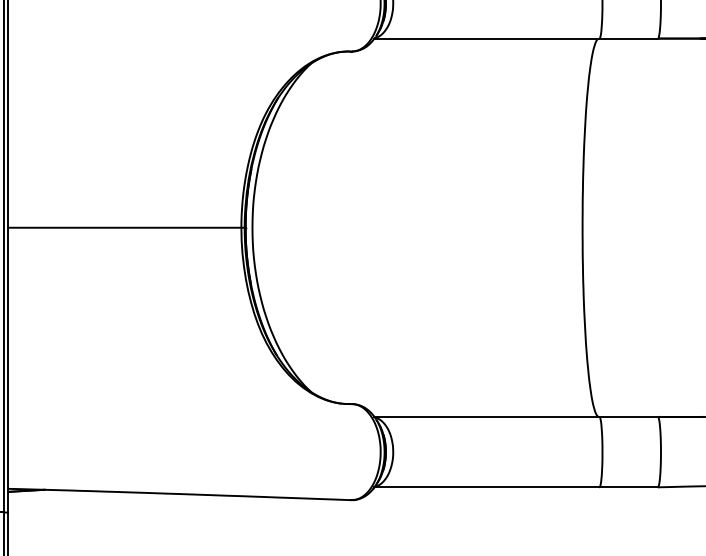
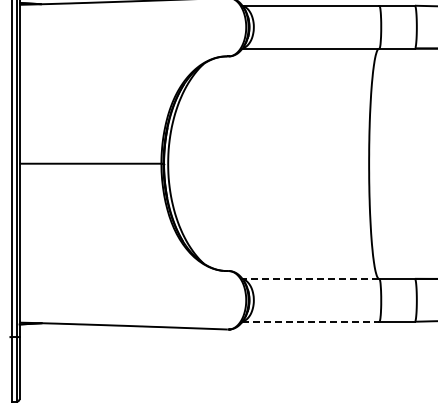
line: (486, 416) -> (310, 278), solid -> dashed
line: (487, 486) -> (311, 321), solid -> dashed

